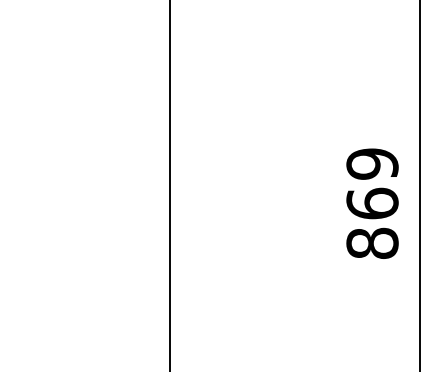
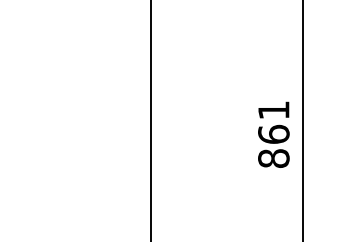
text: (371, 164) -> (273, 110), 869 -> 861

